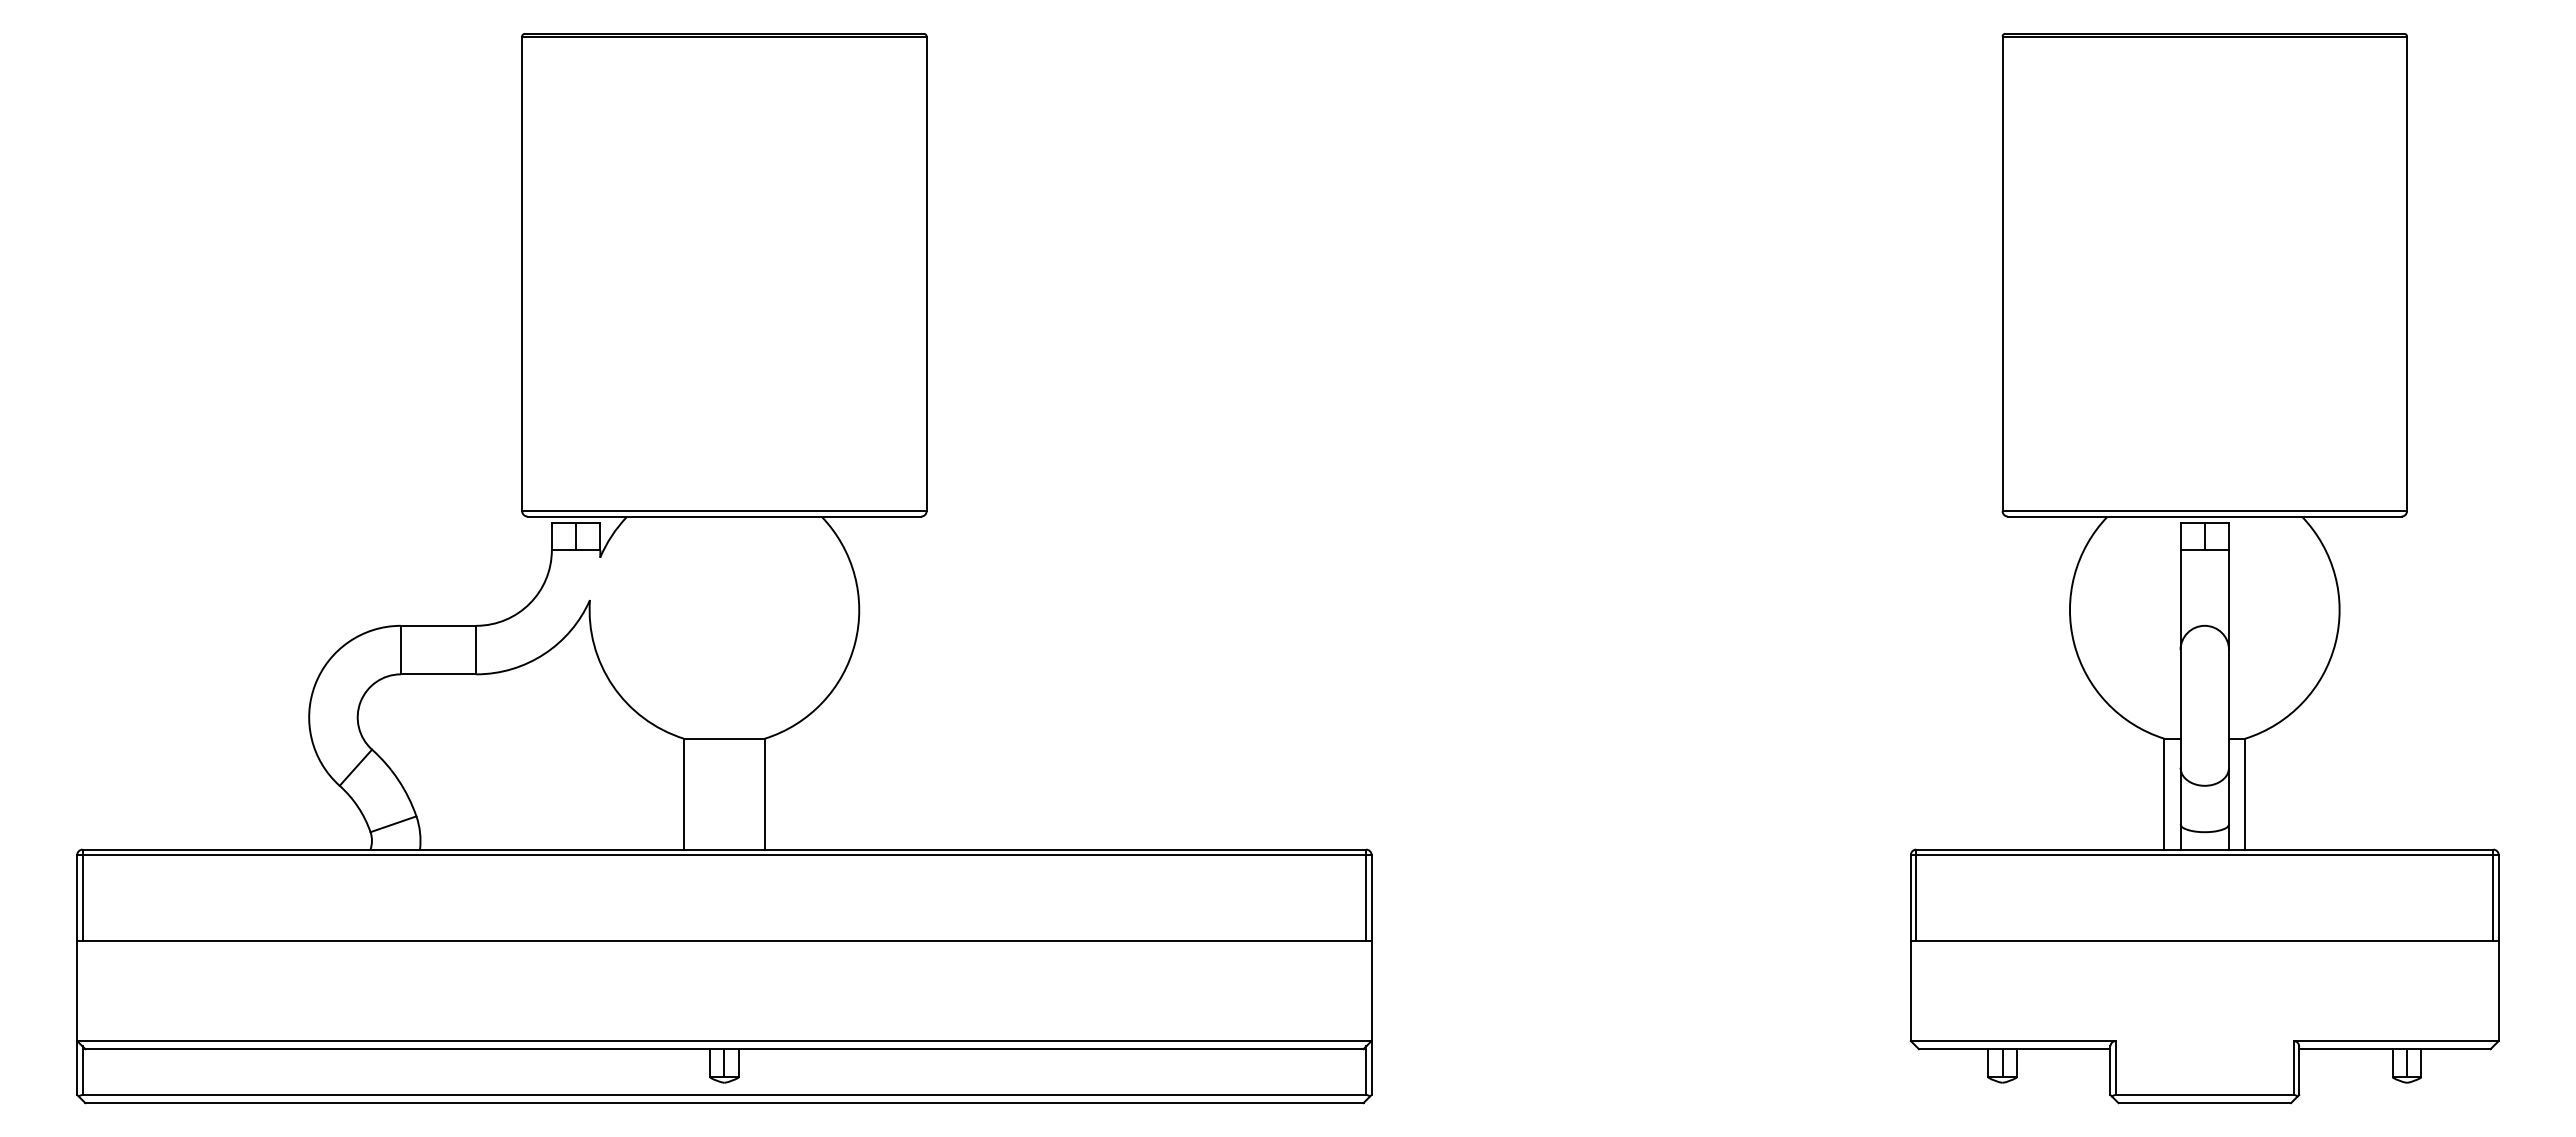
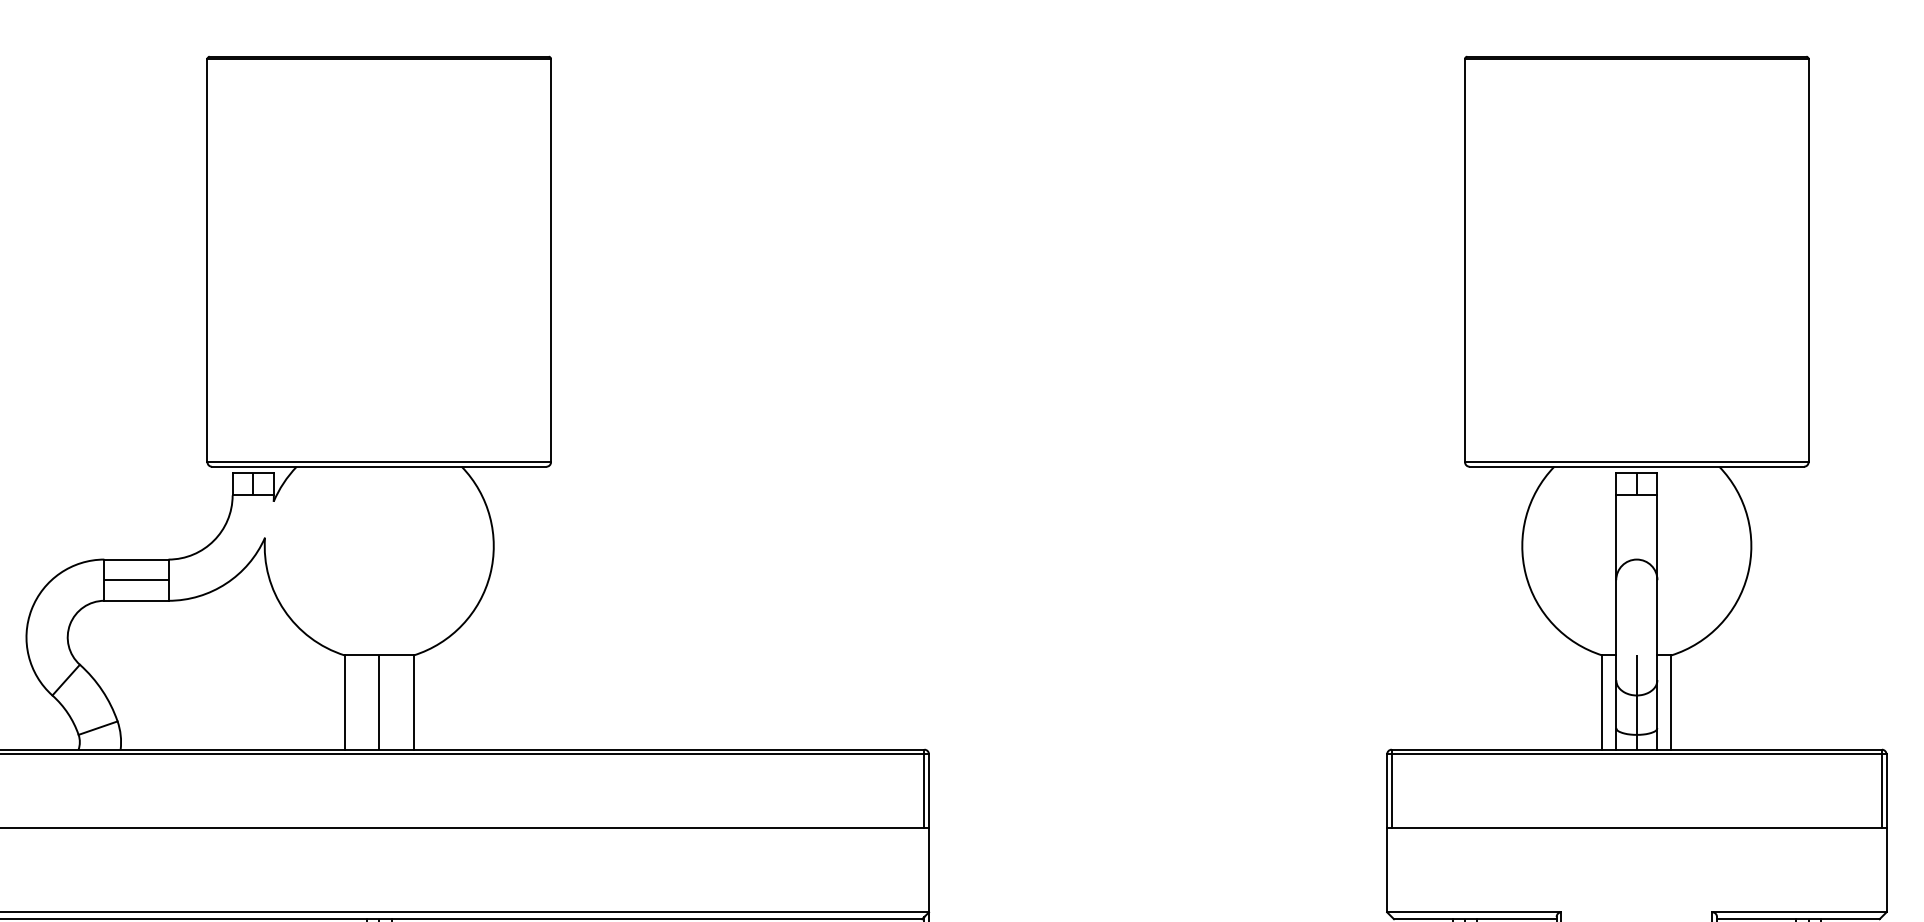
line: (438, 650) -> (136, 580), added
line: (724, 793) -> (379, 702), added
line: (2204, 793) -> (1636, 702), added

